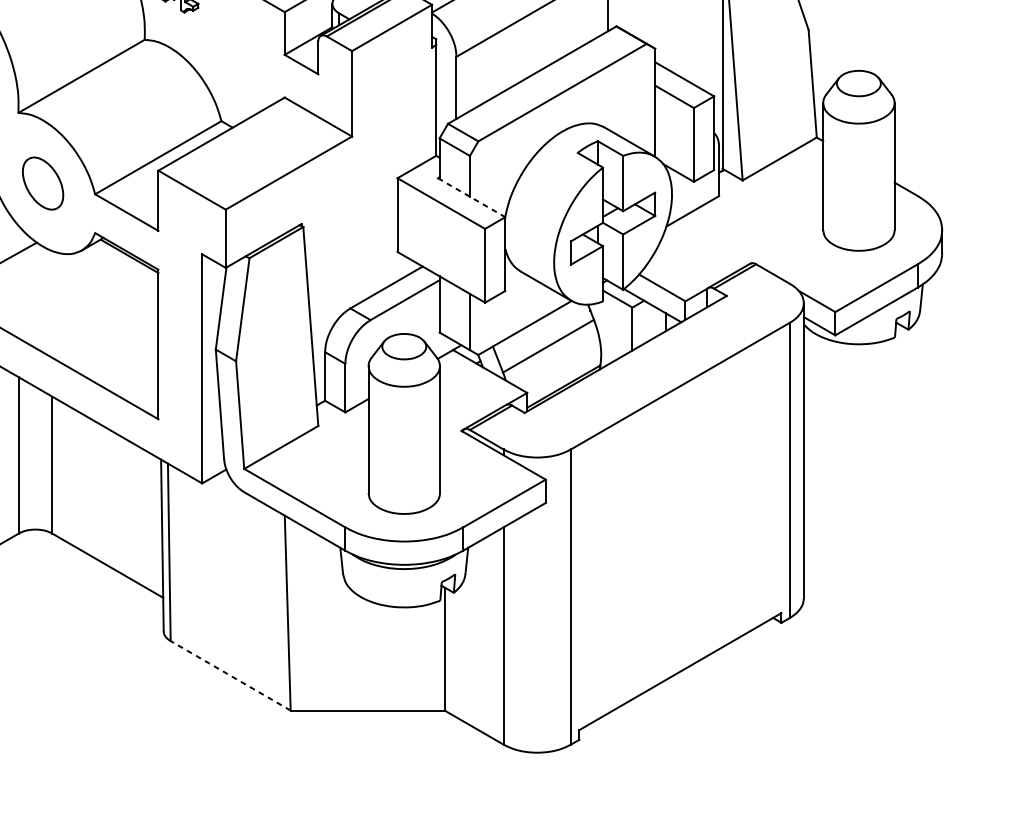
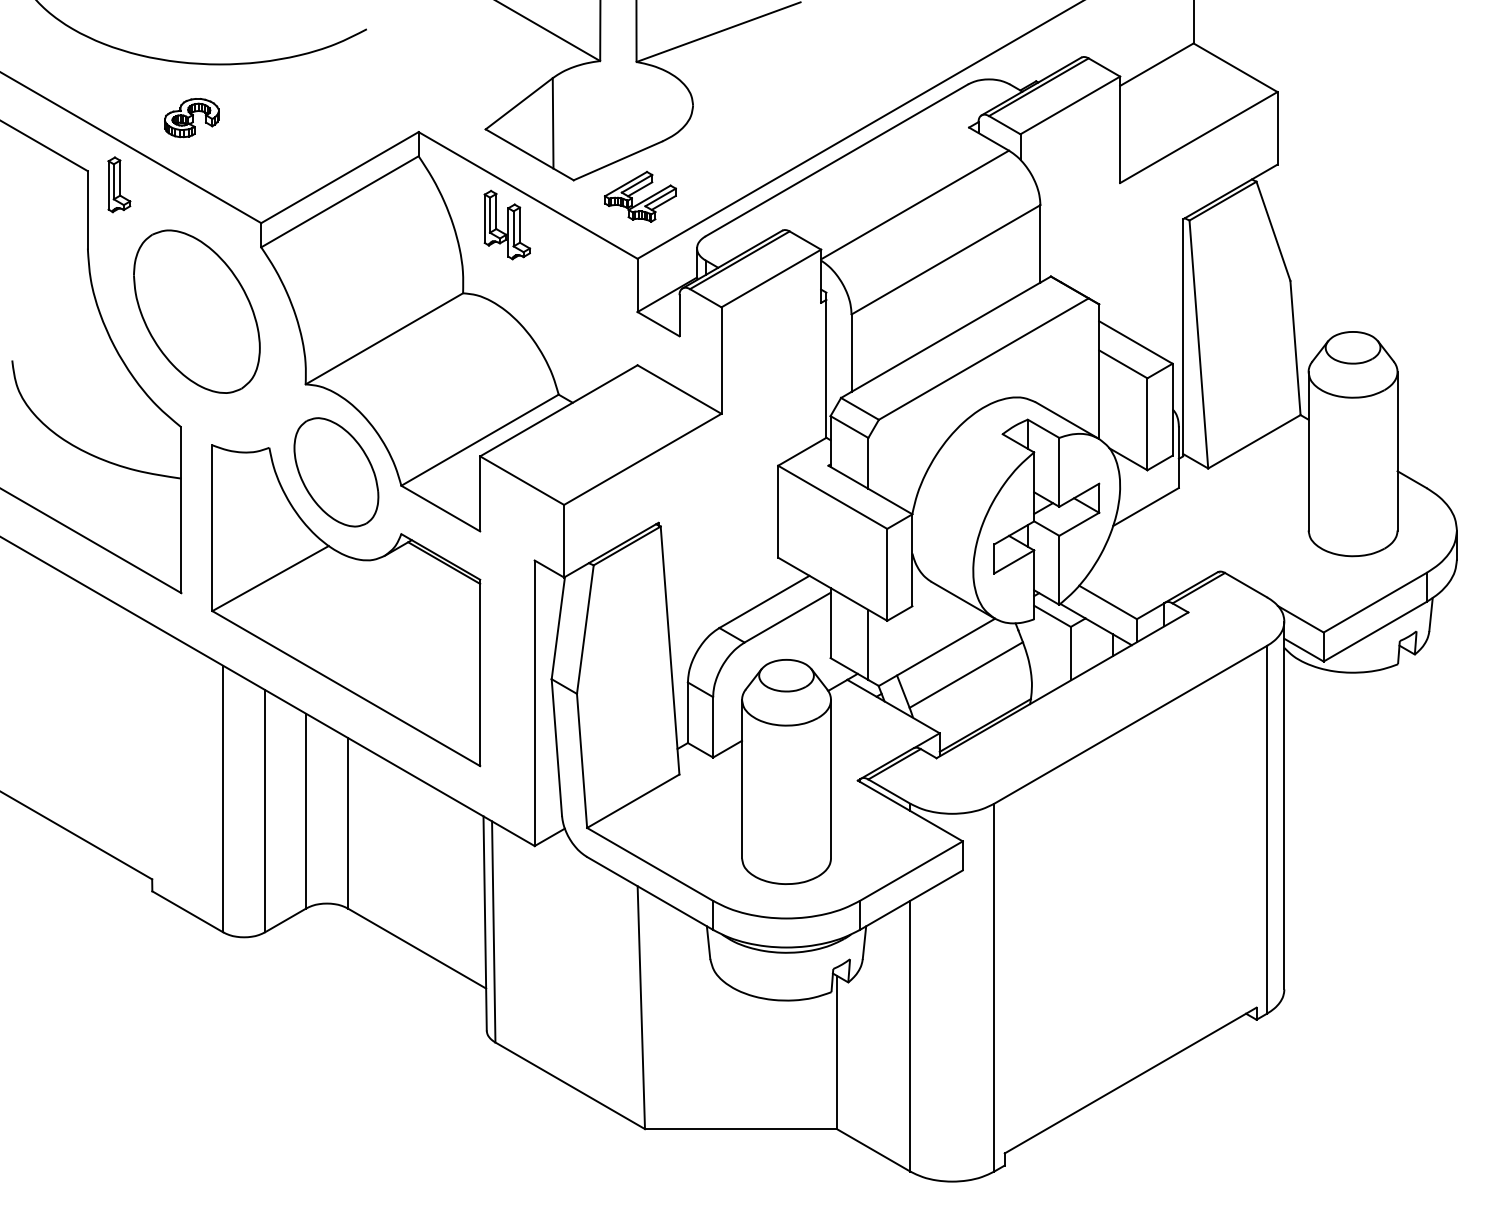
part: (43, 183) -> (336, 472), size x1.67
line: (471, 198) -> (870, 490), dashed -> solid
line: (230, 675) -> (569, 1085), dashed -> solid

